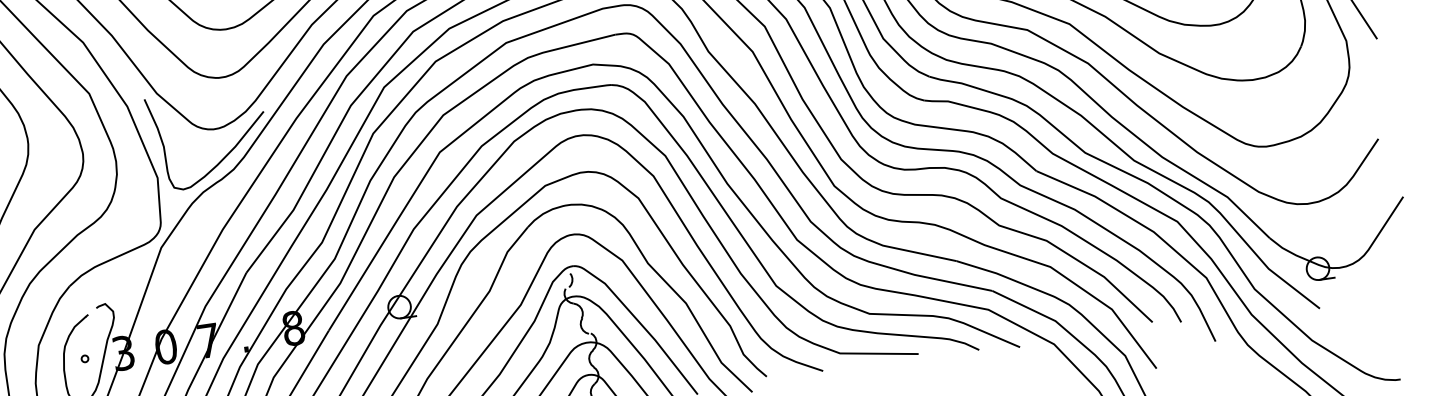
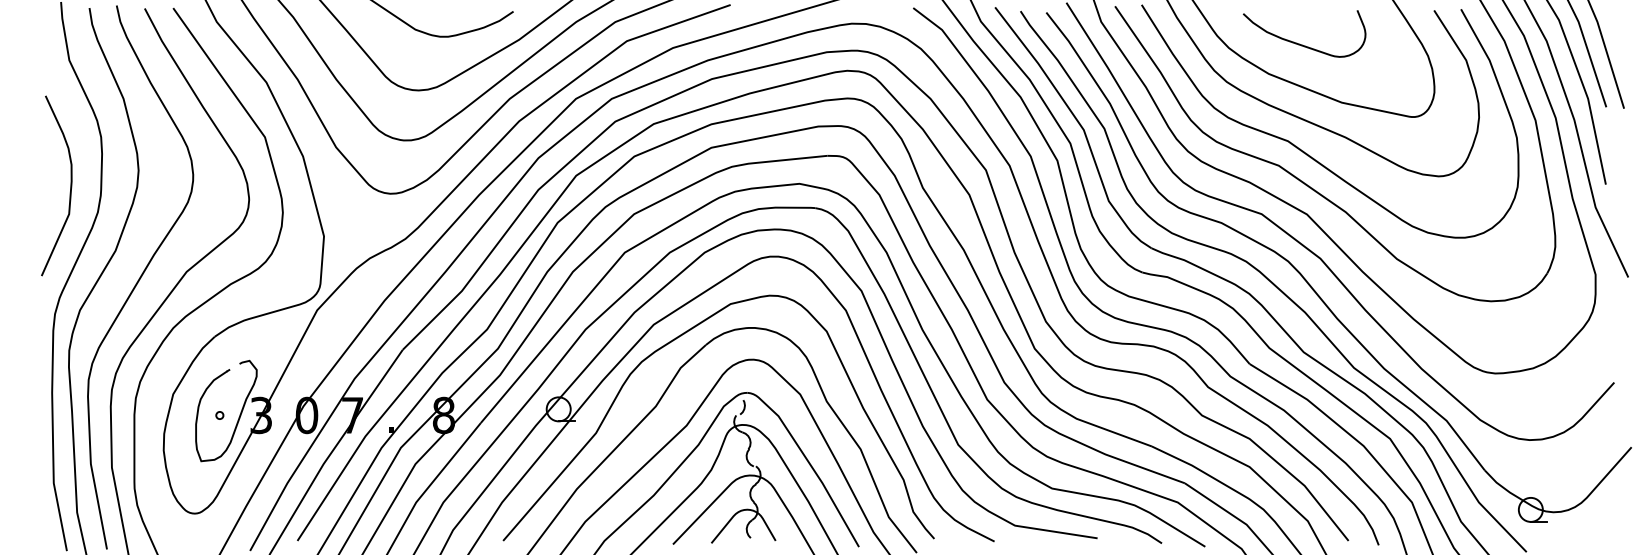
curve: (226, 153) -> (400, 221), removed

